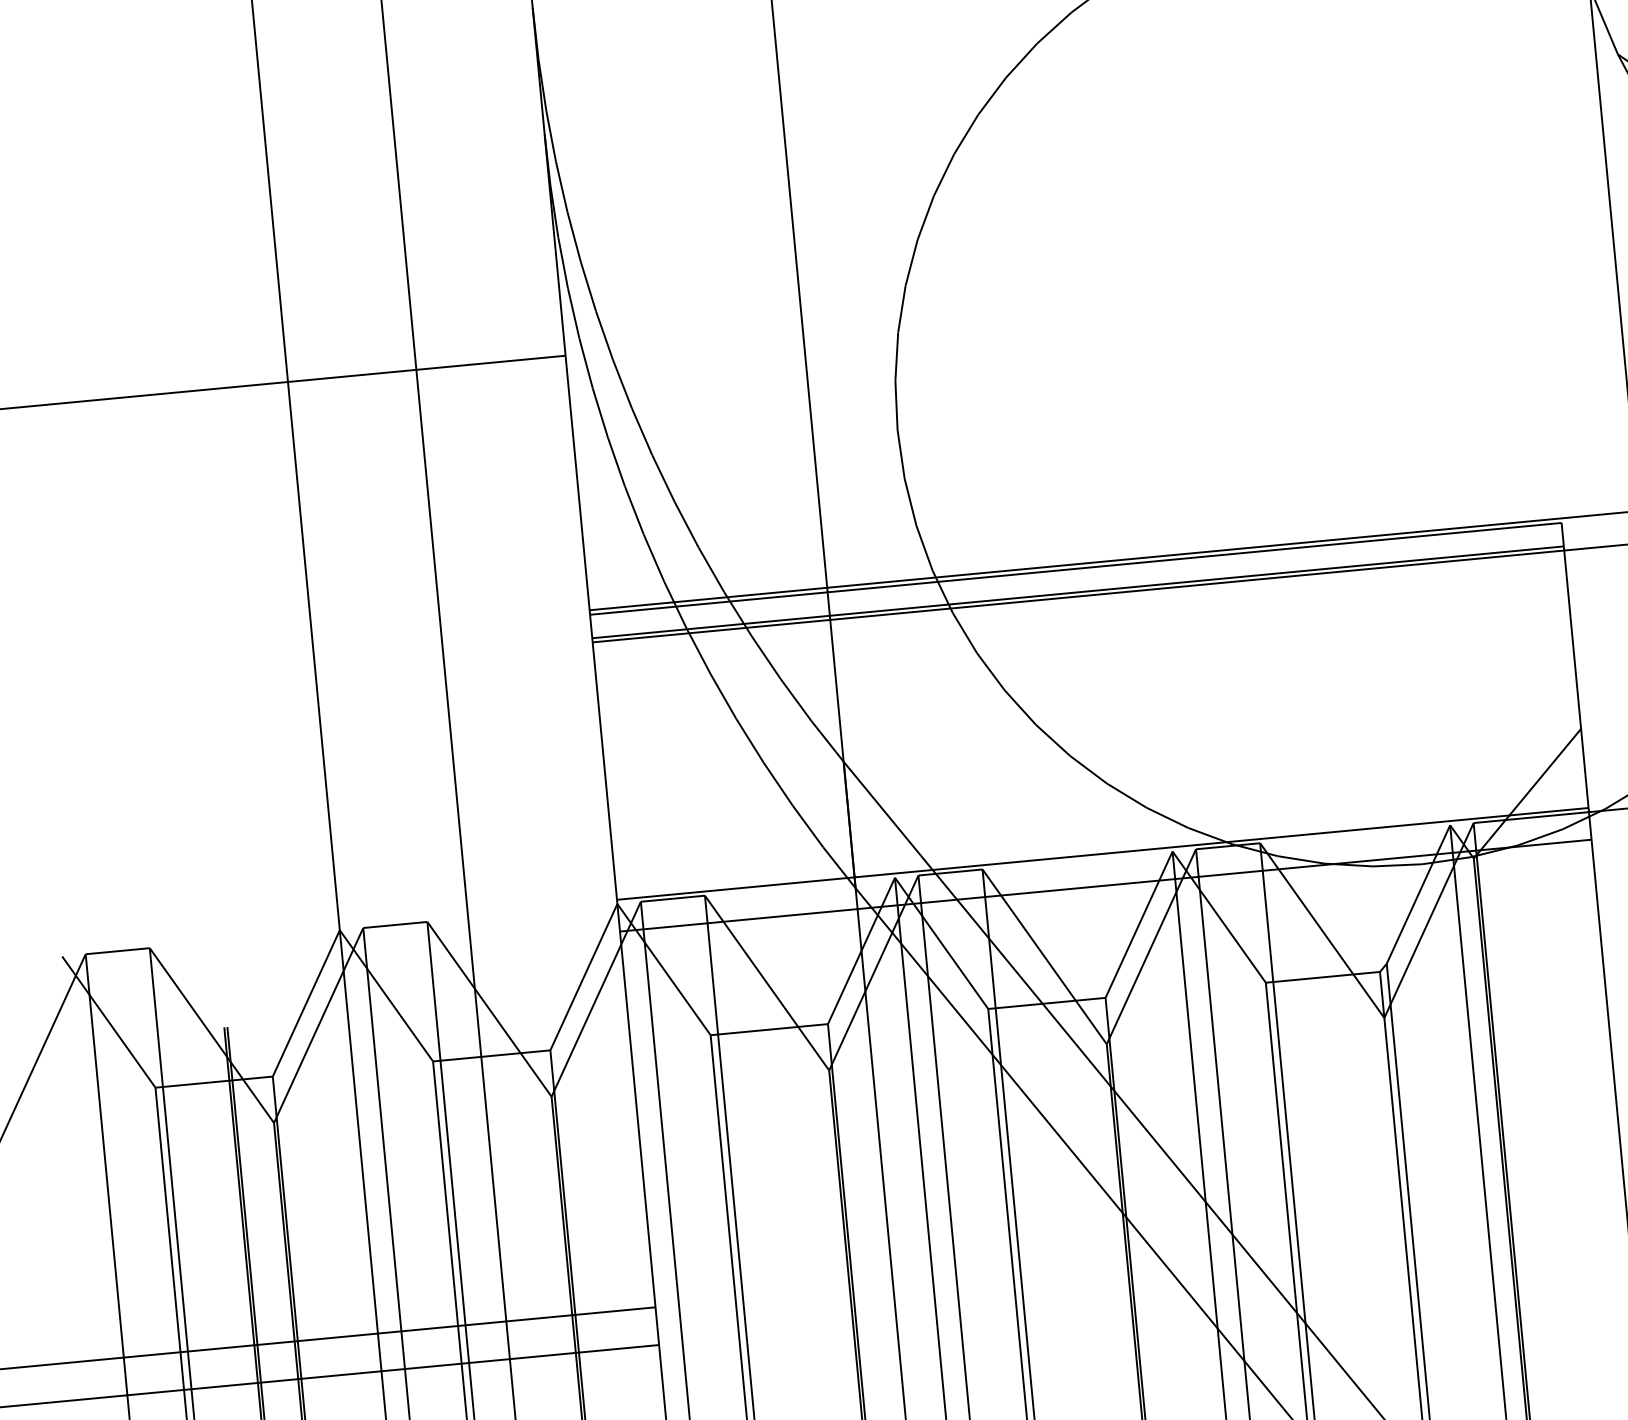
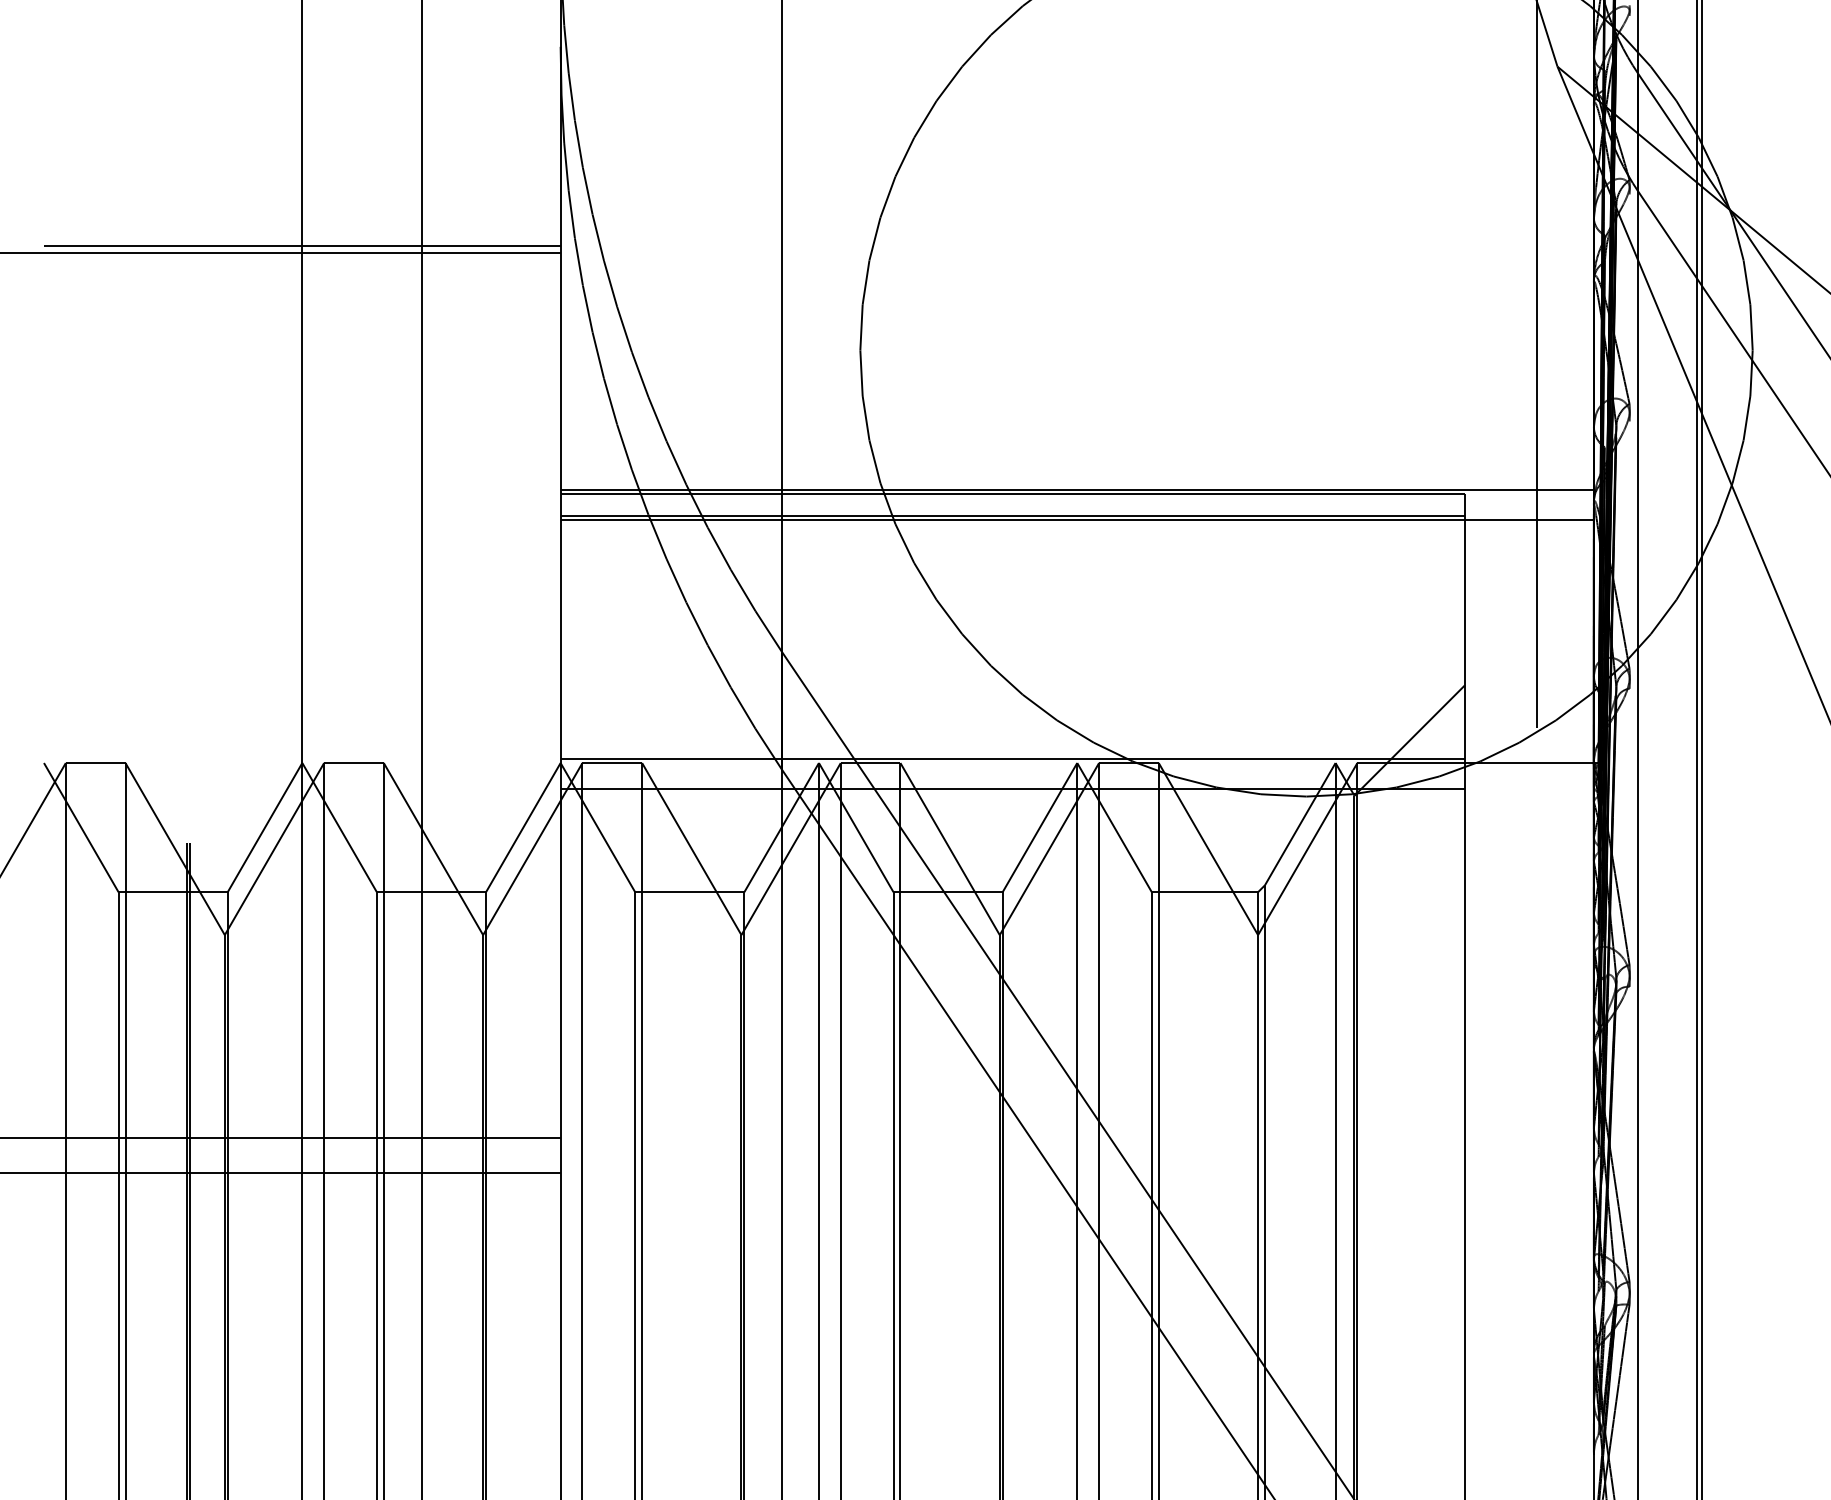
line: (287, 375) -> (302, 246), added

